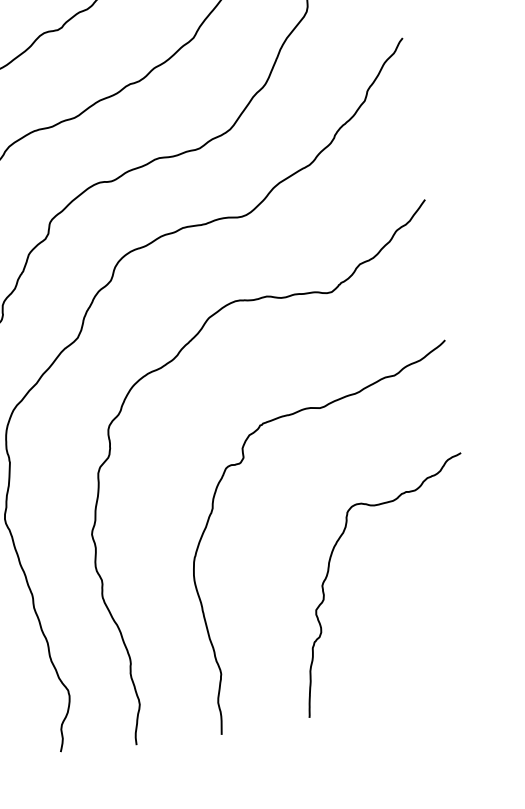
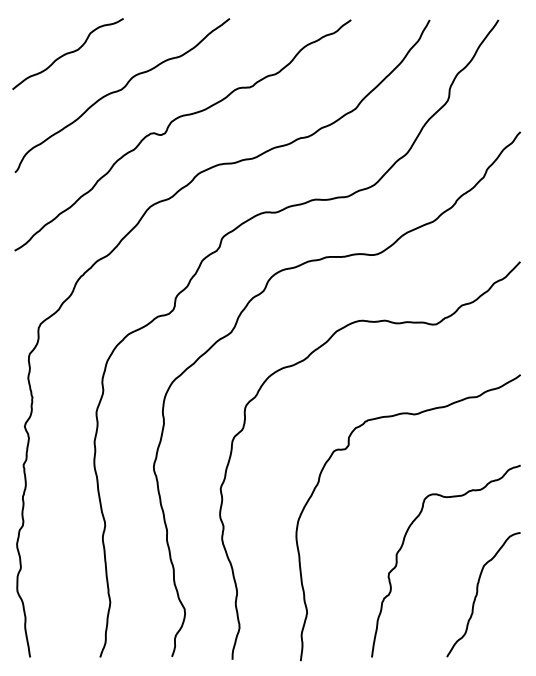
curve: (430, 617) -> (478, 591), added

